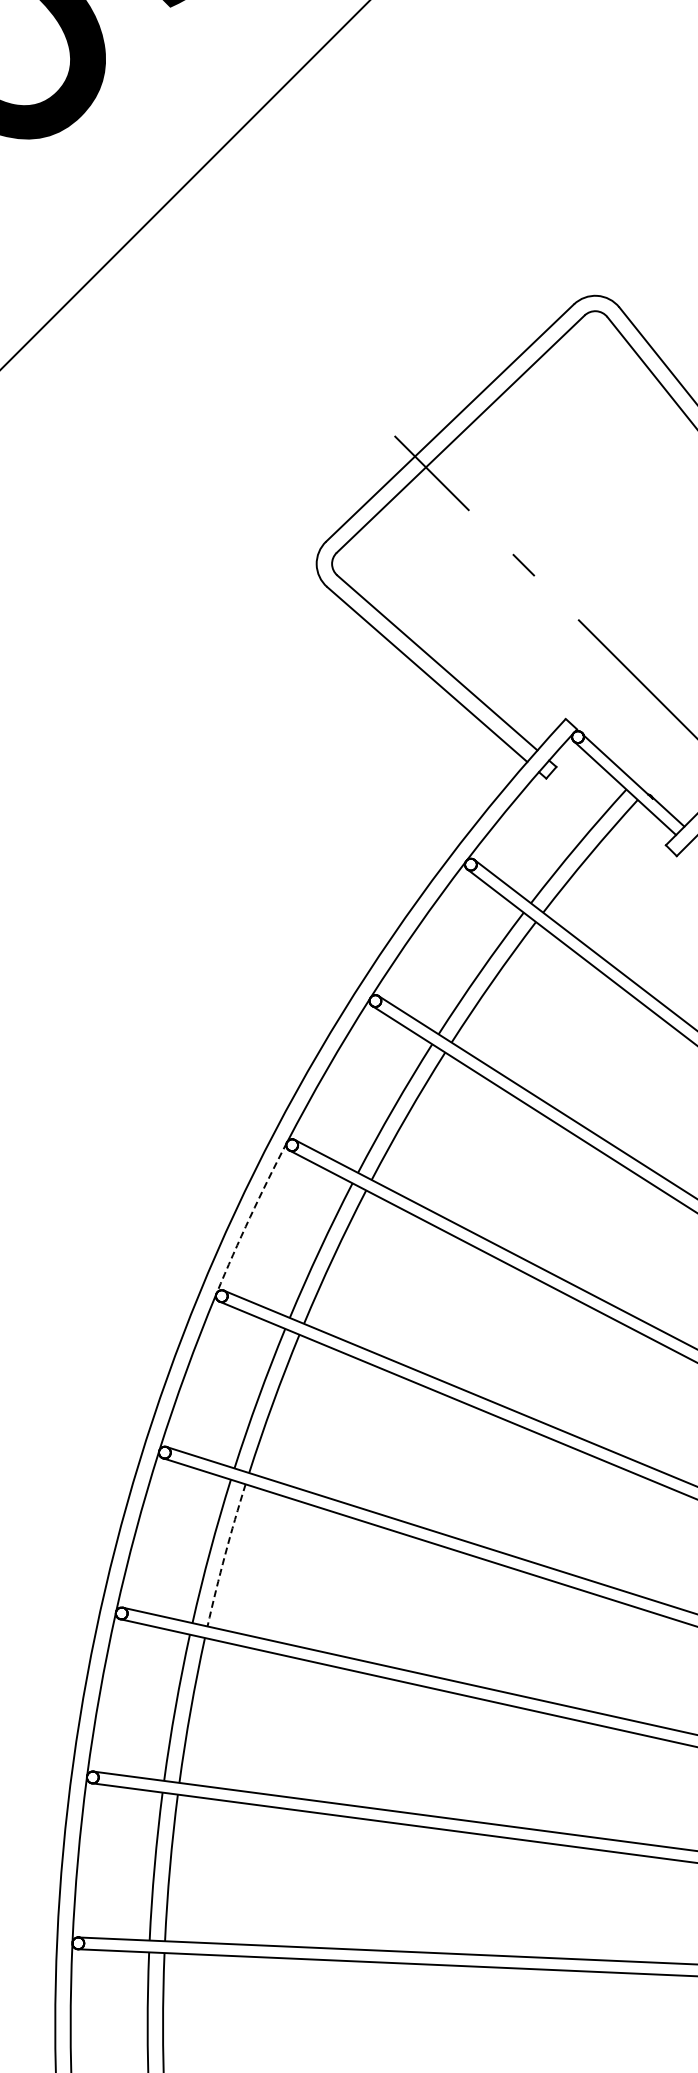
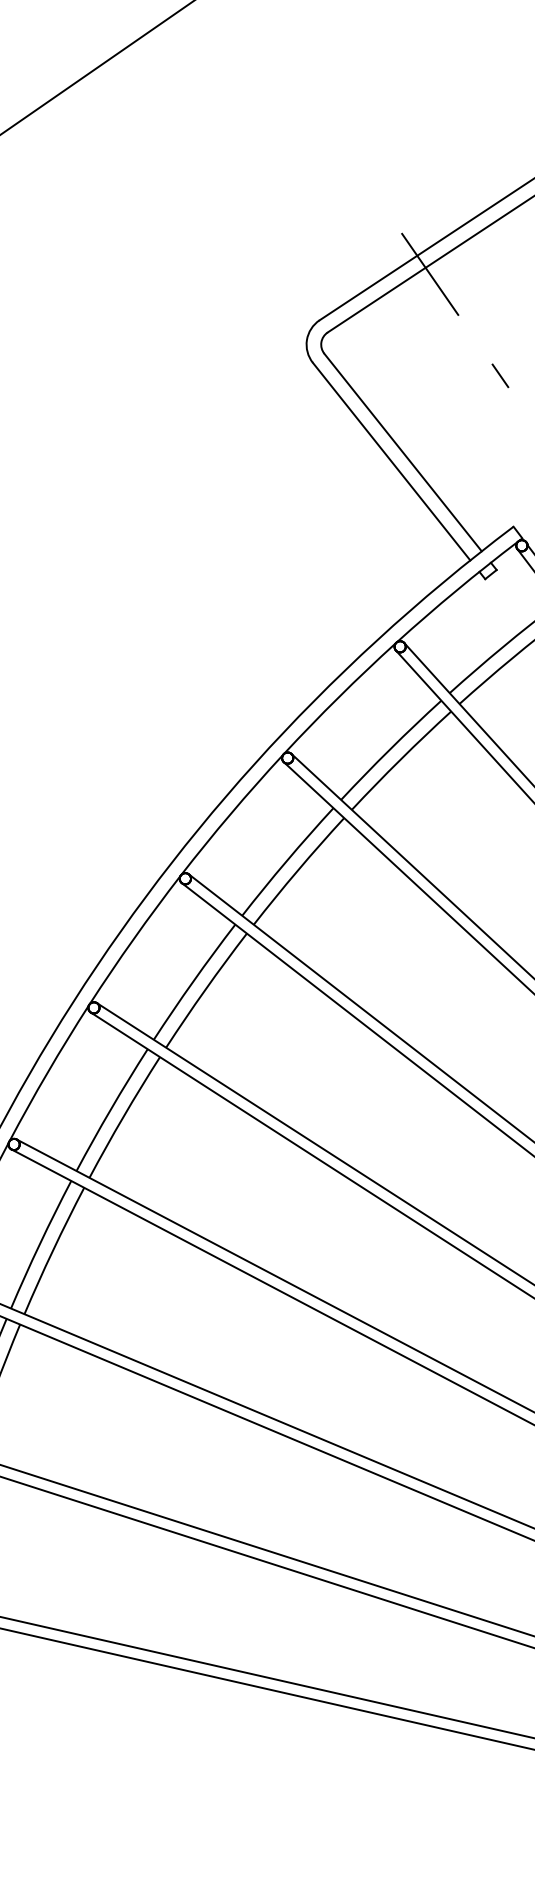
arc: (250, 1217) -> (134, 939), dashed -> solid
arc: (225, 1555) -> (53, 1250), dashed -> solid

